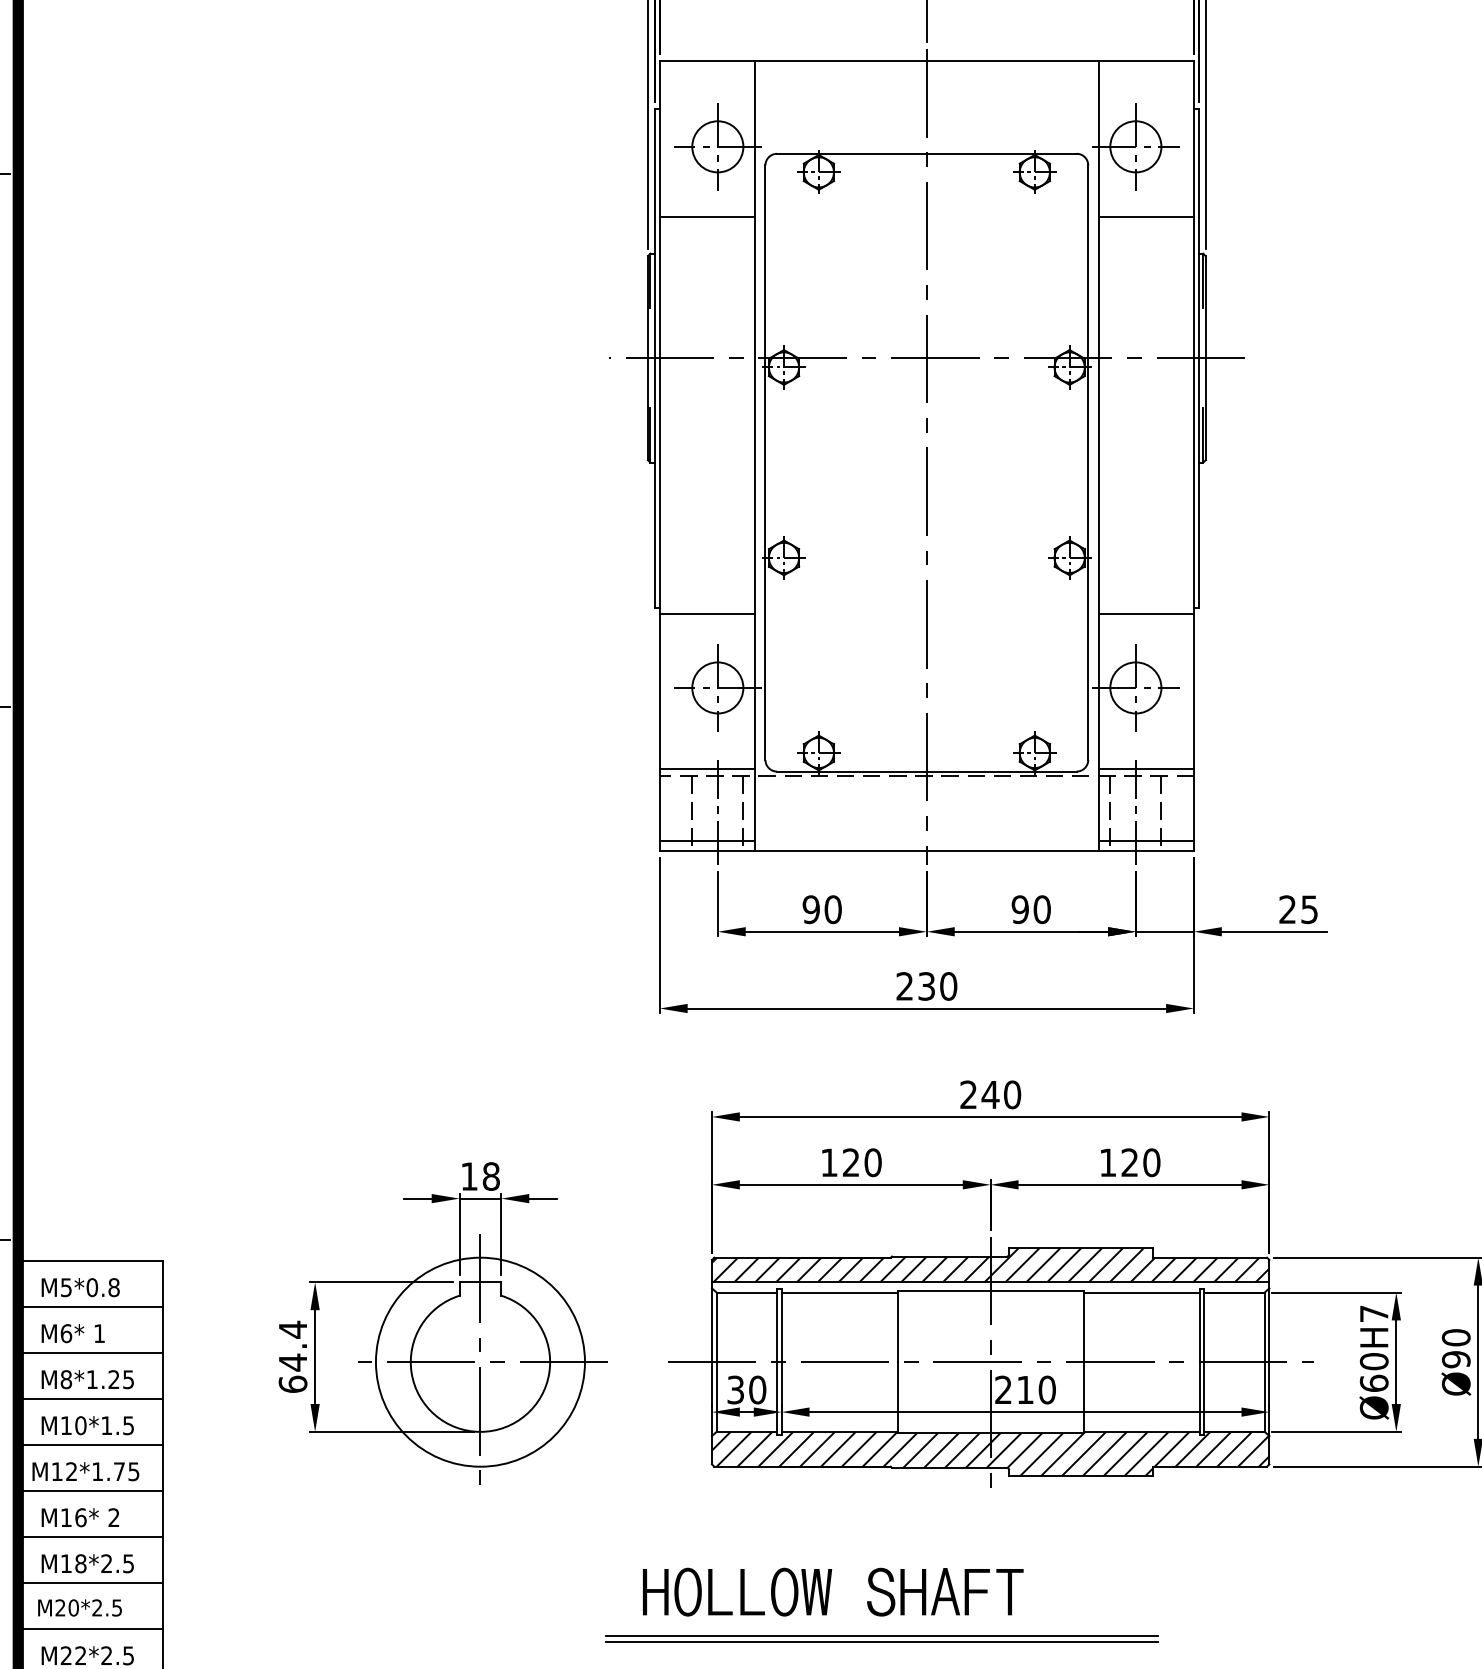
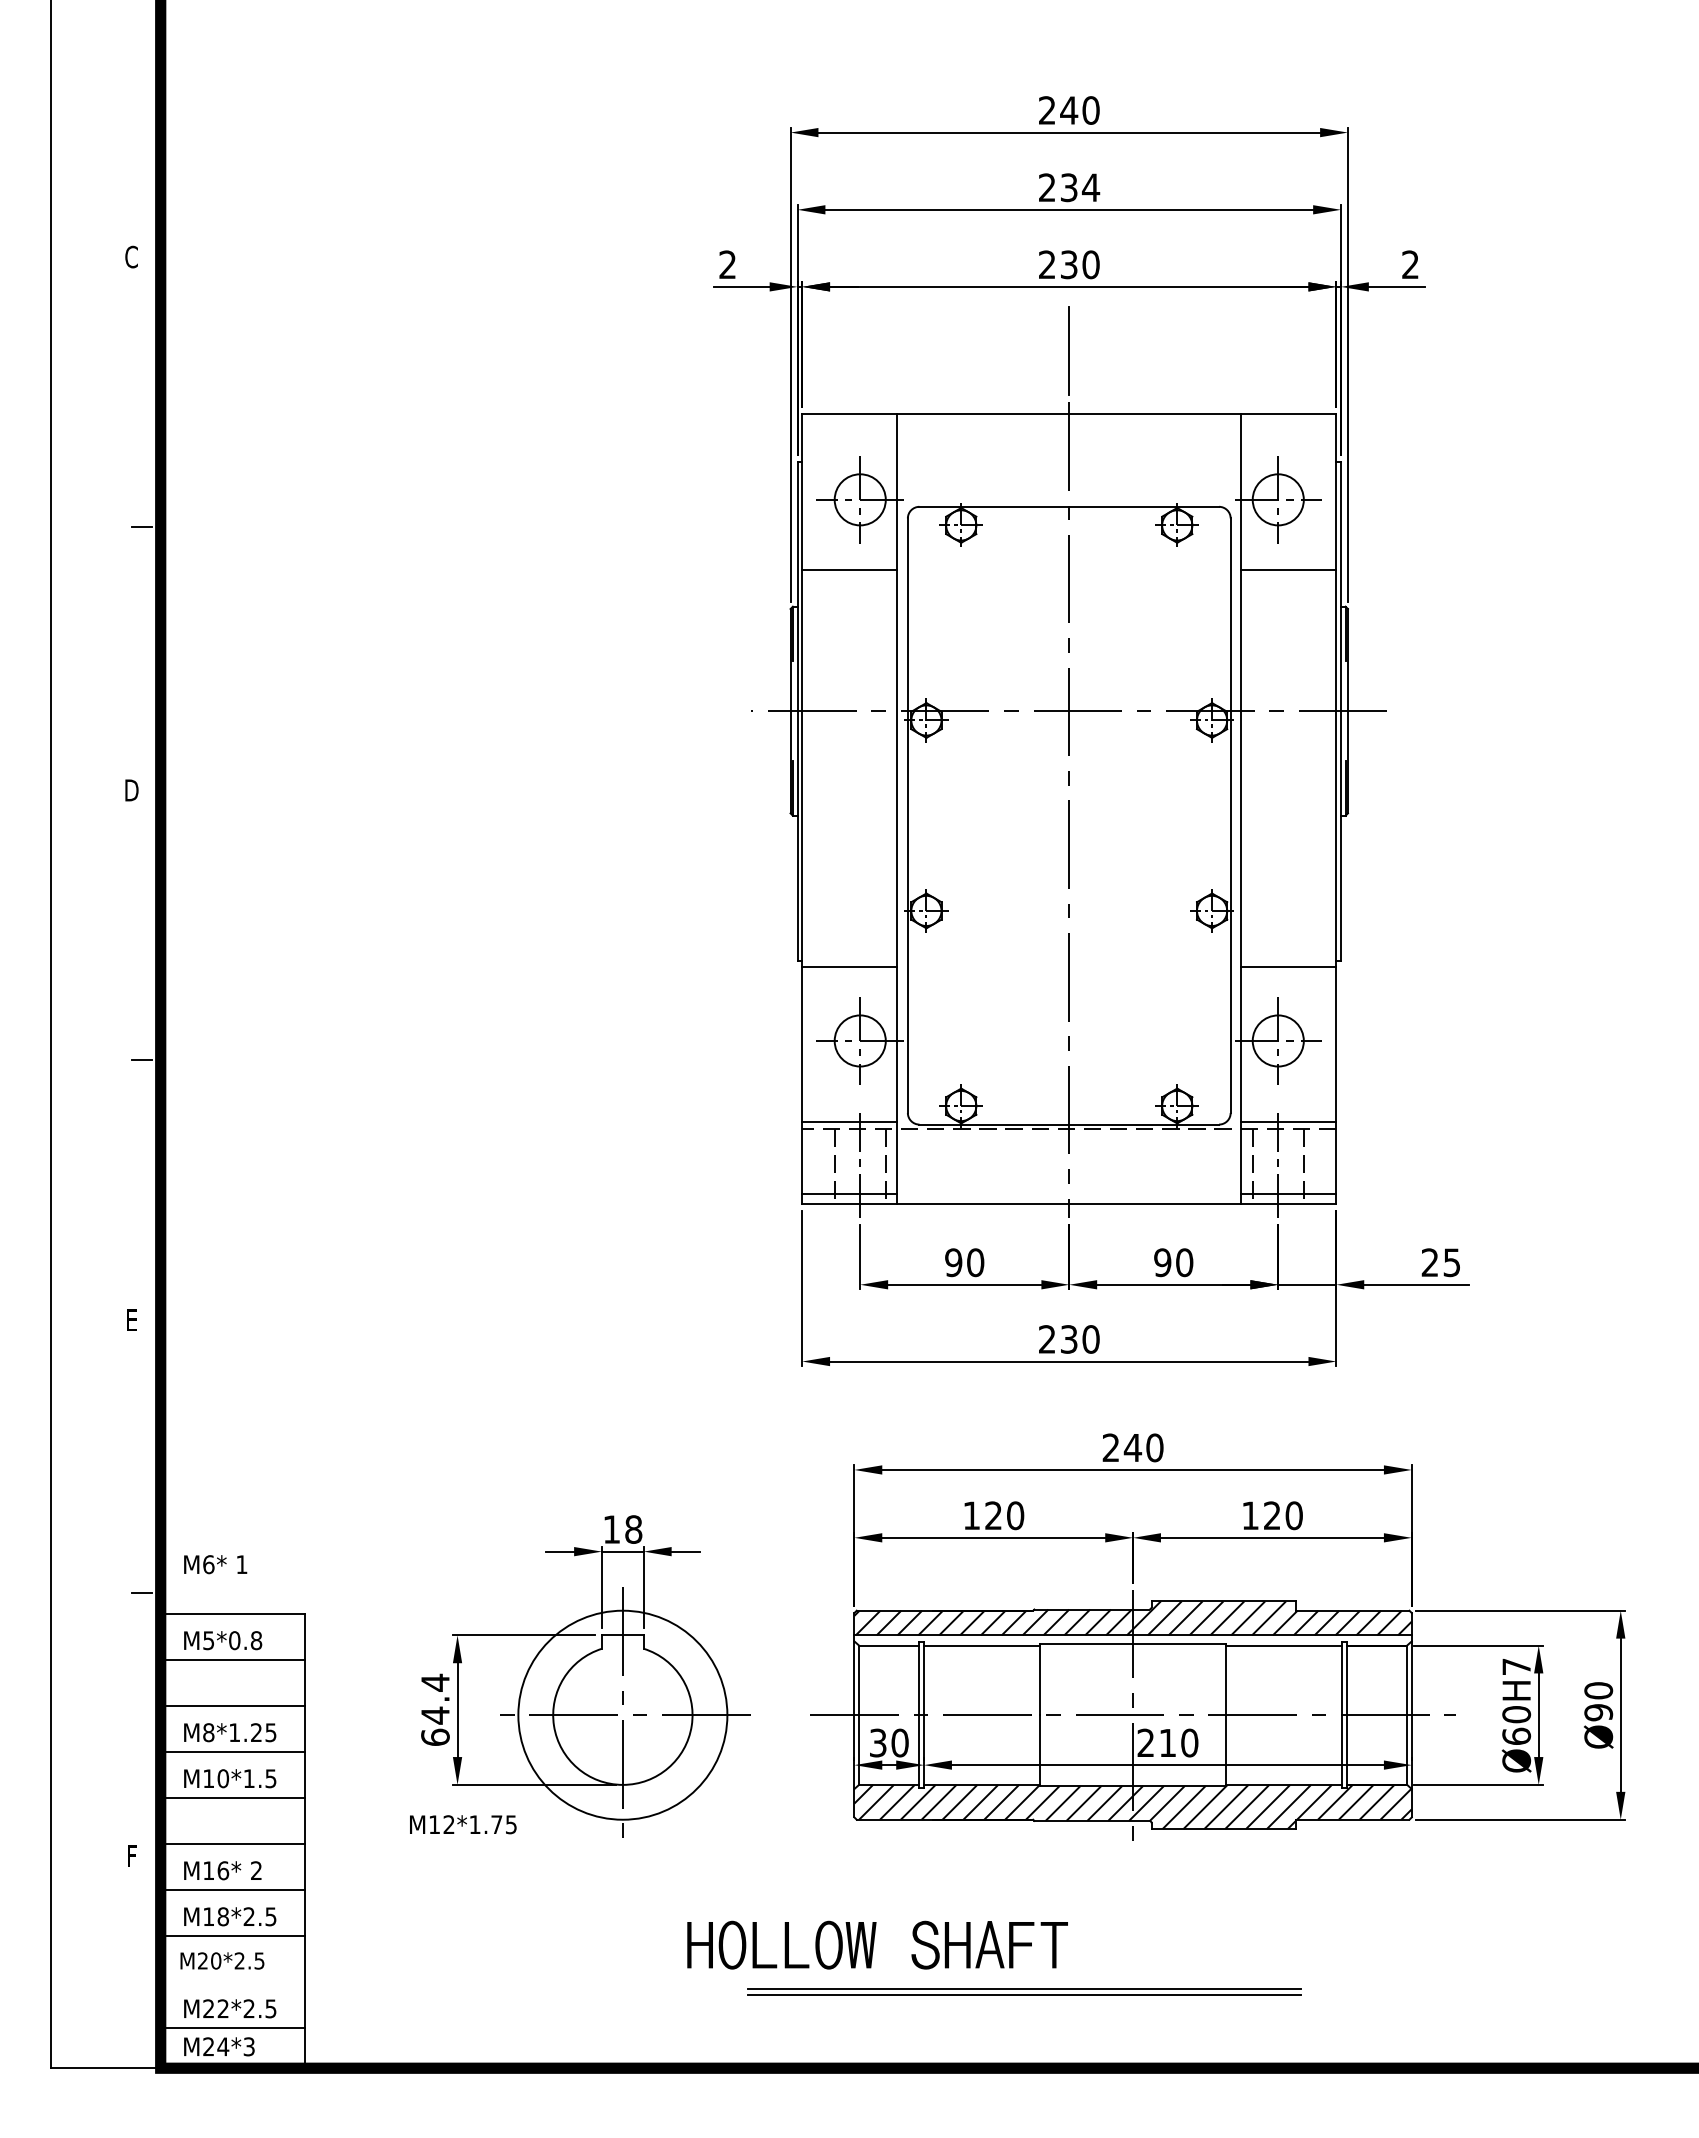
text: (73, 1333) -> (215, 1564), moved
text: (86, 1471) -> (463, 1824), moved
text: (833, 1591) -> (877, 1944), moved
line: (90, 1628) -> (232, 1981), removed

